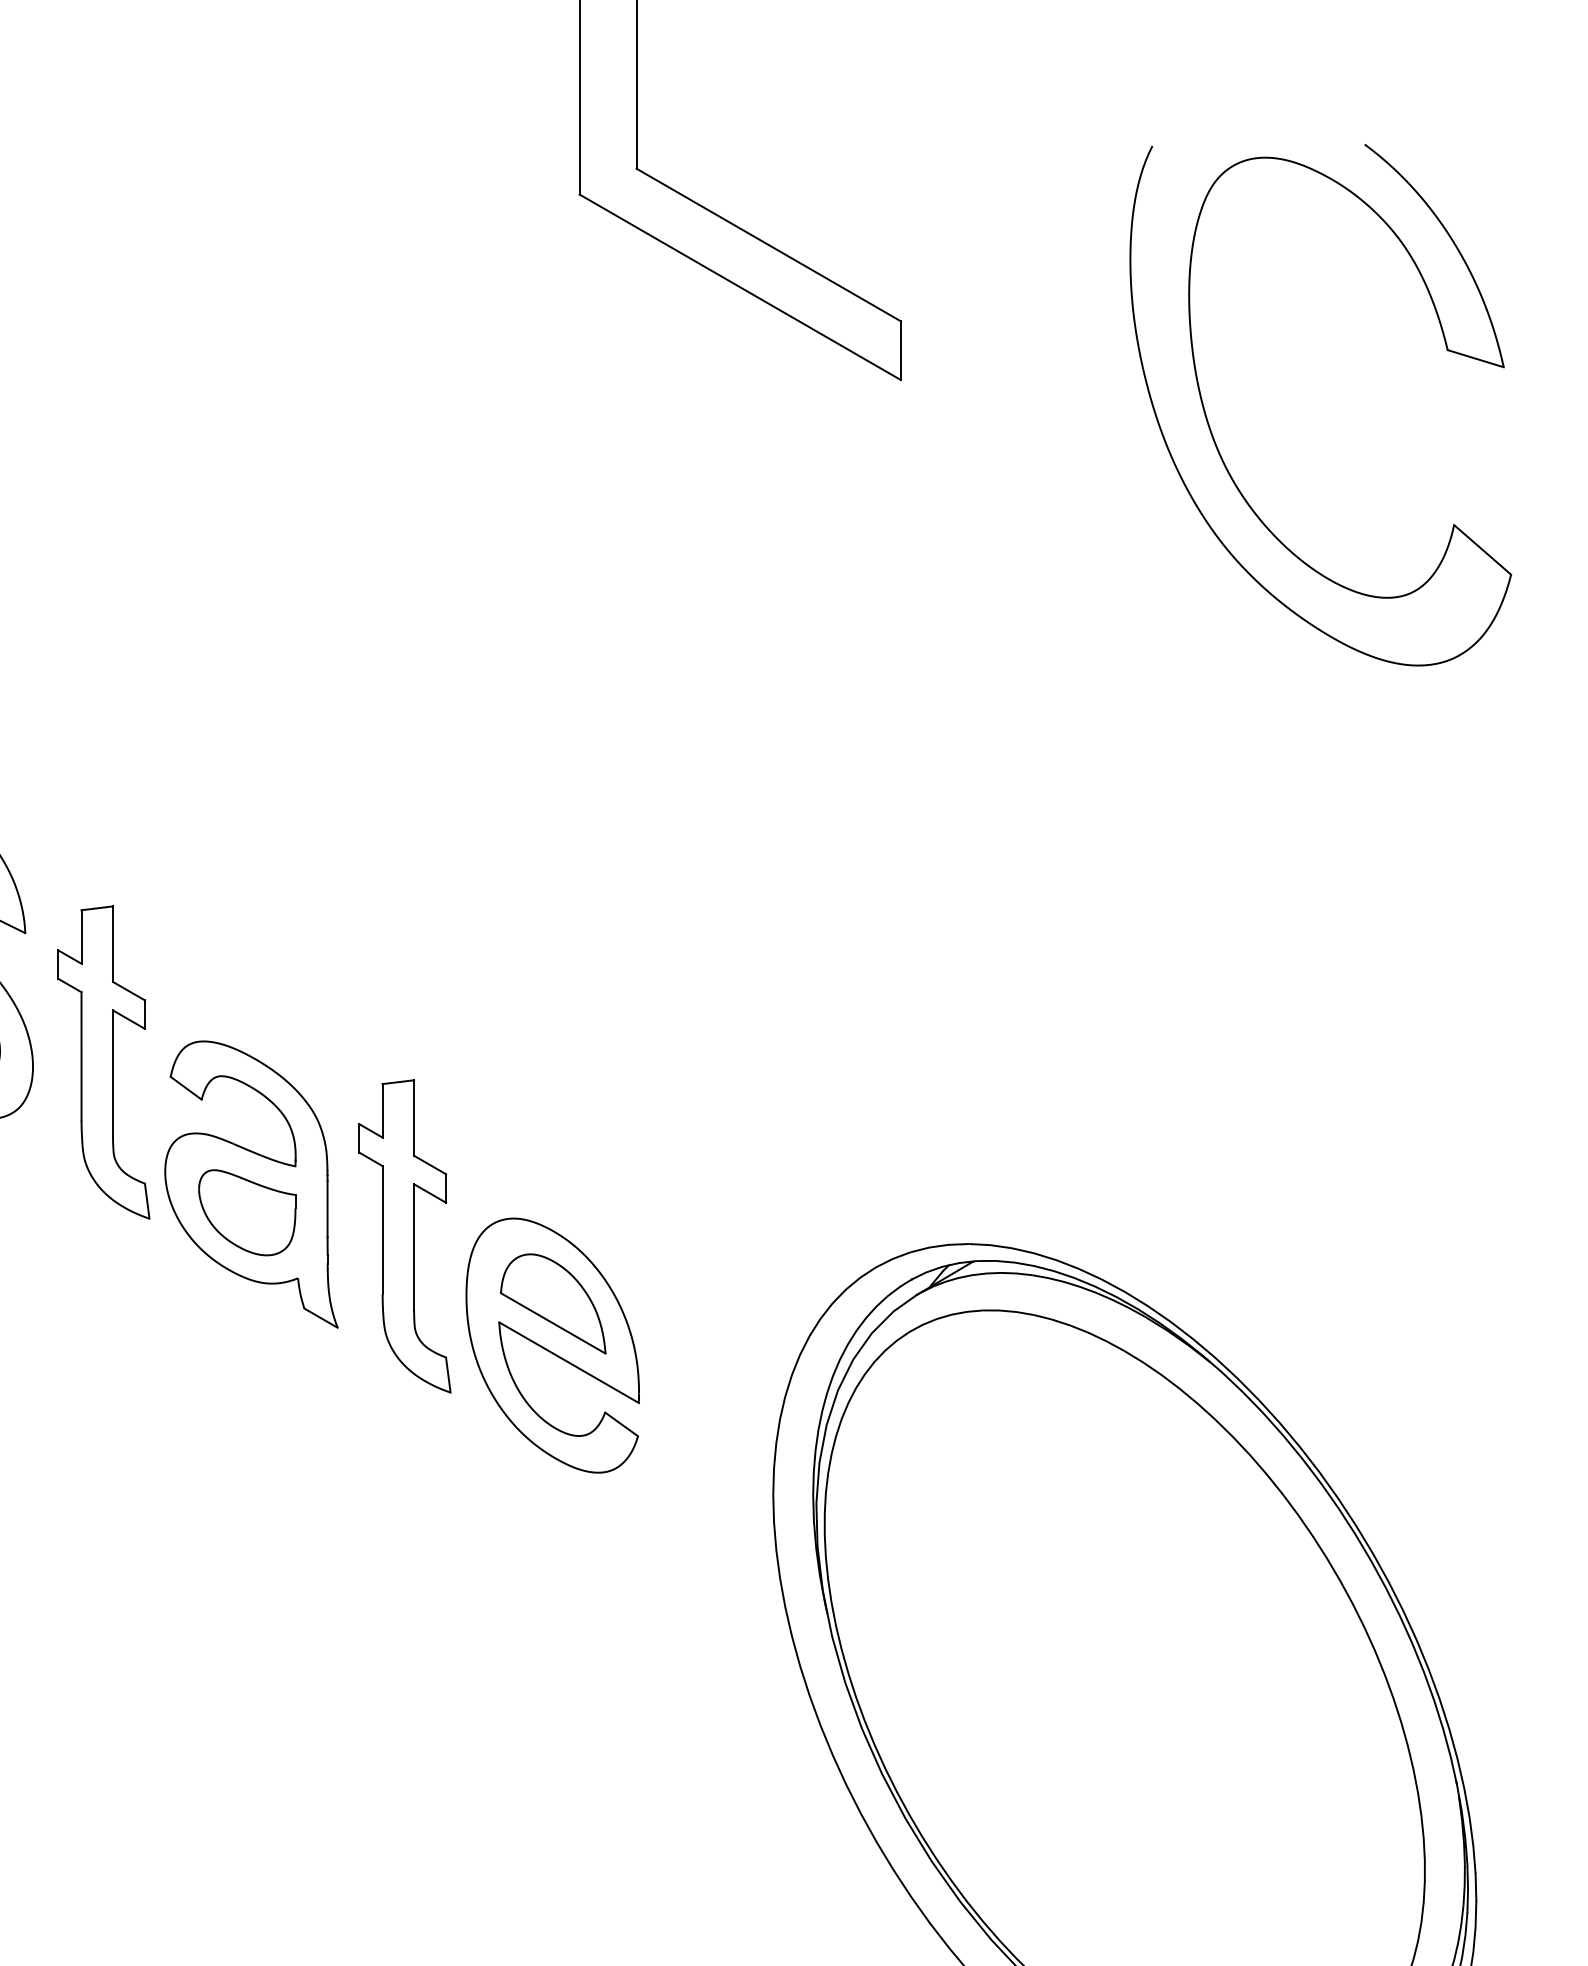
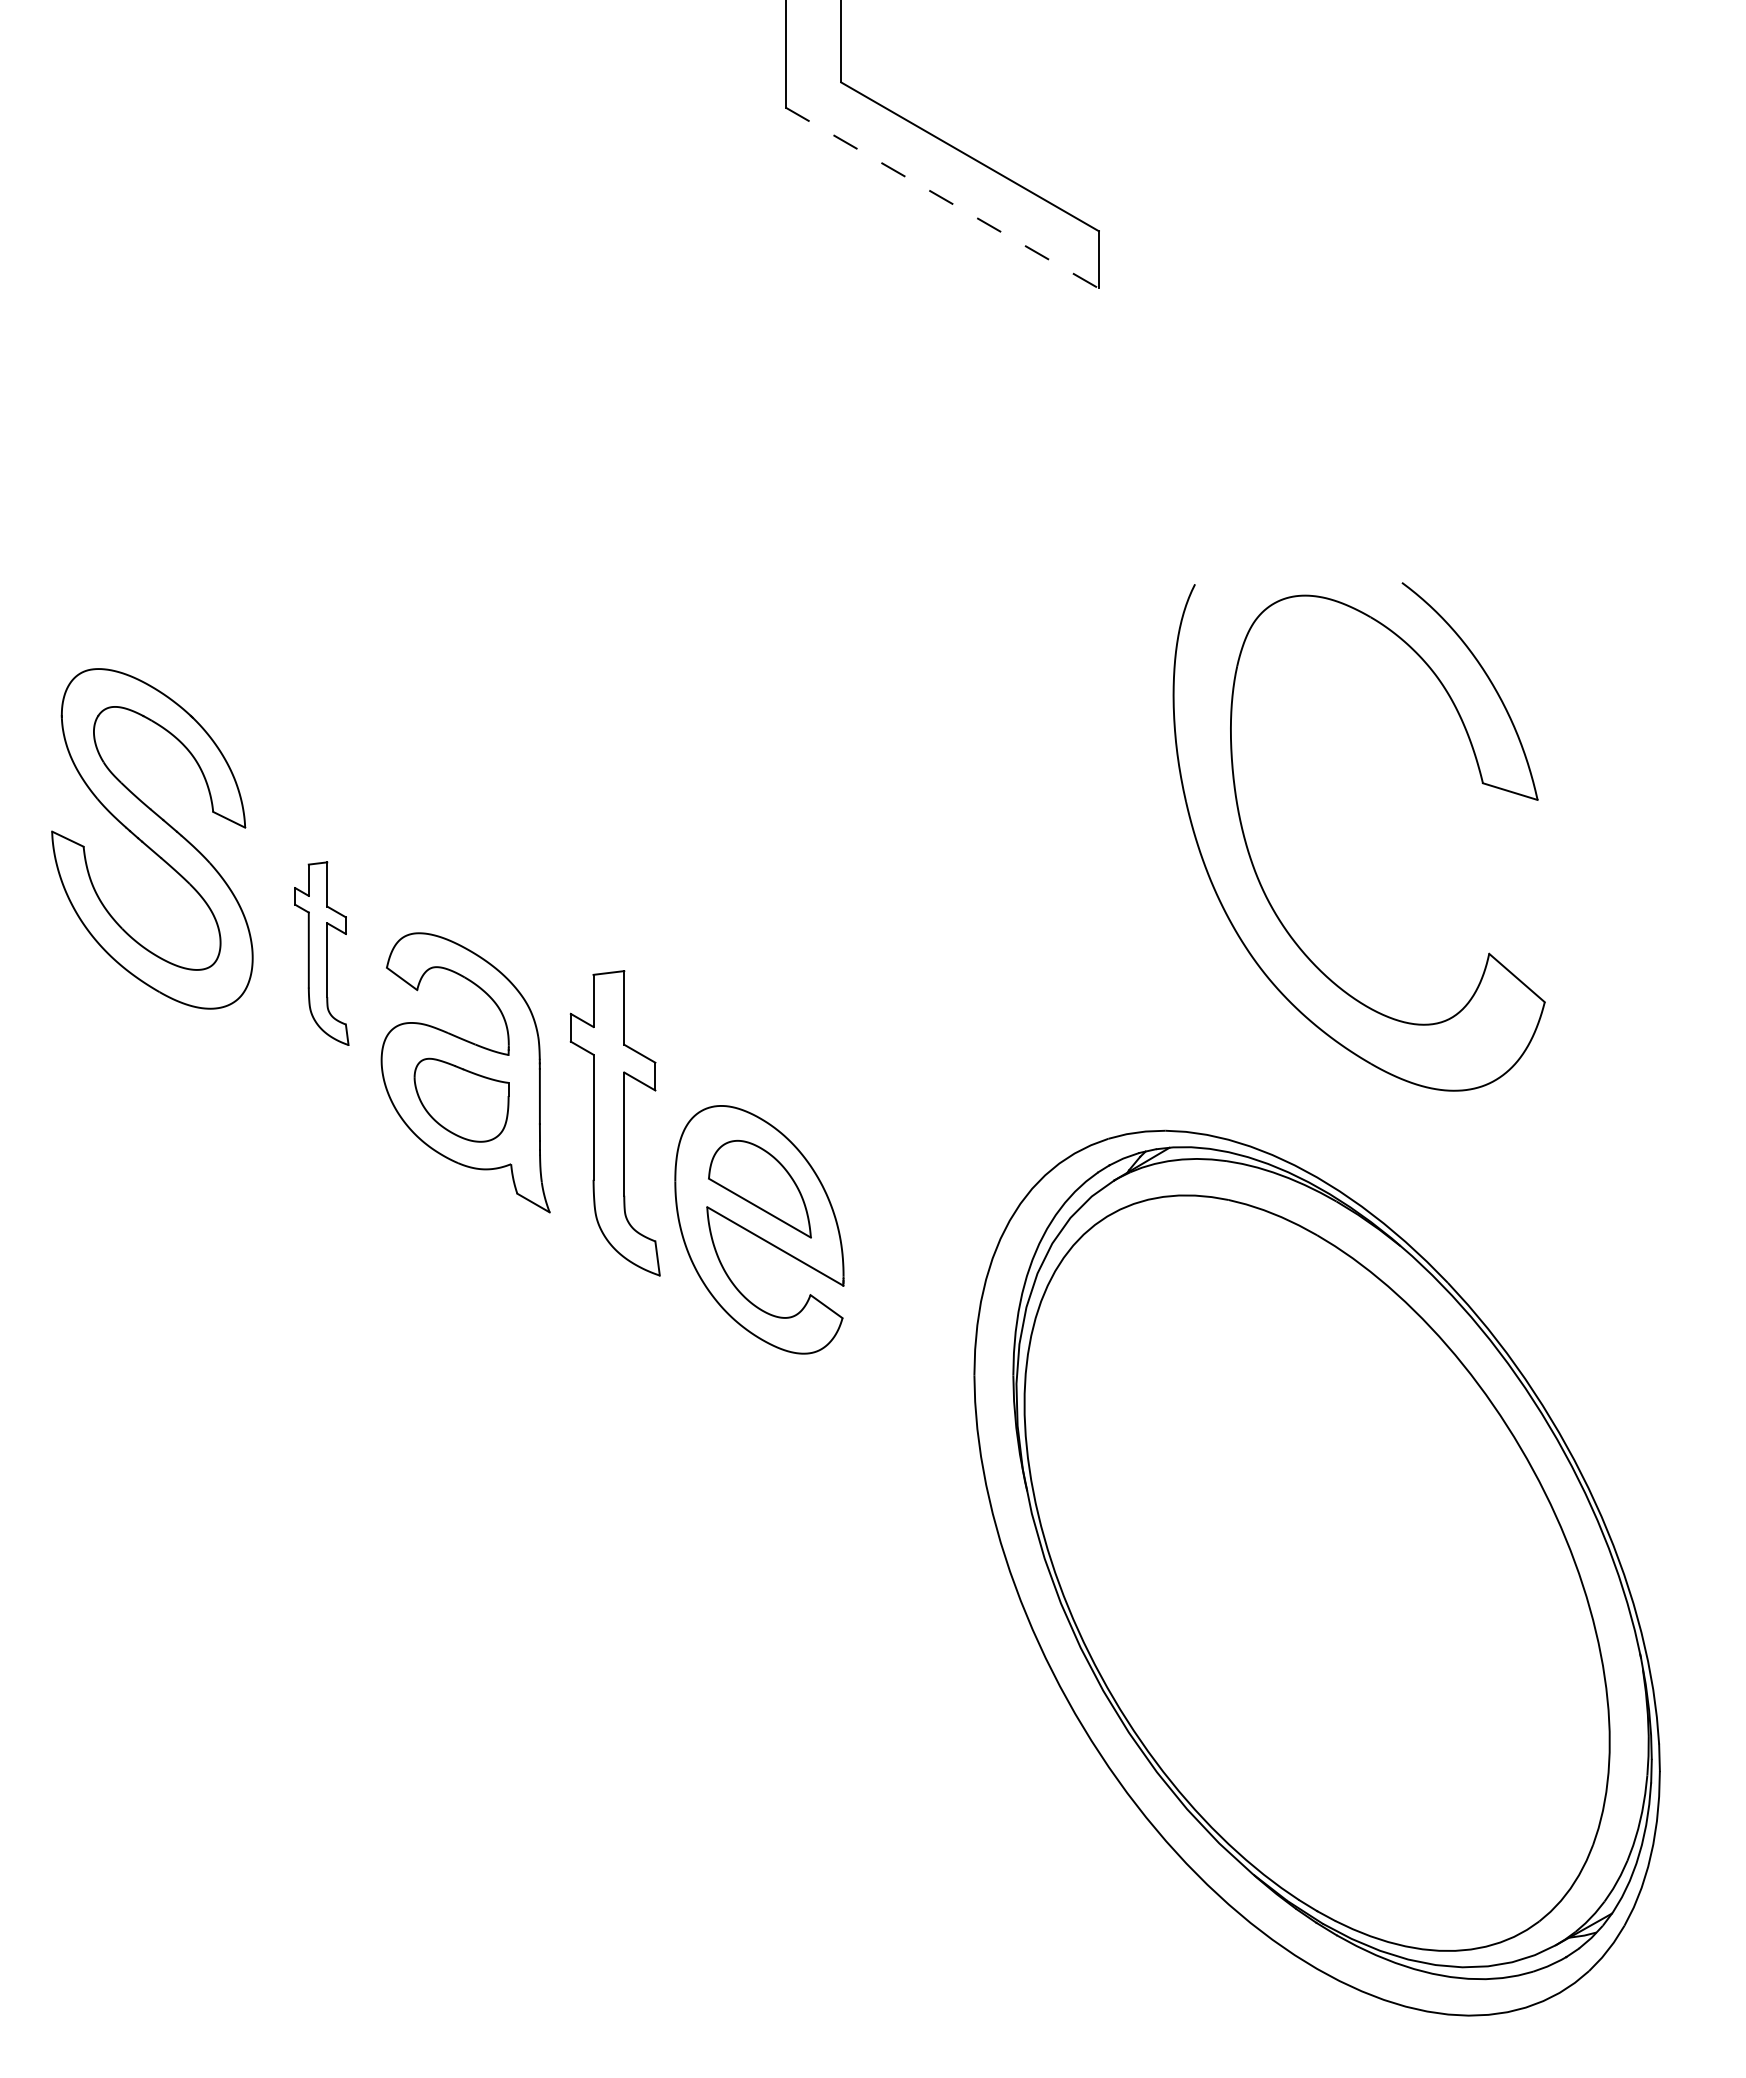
line: (740, 287) -> (942, 198), solid -> dashed
part: (1217, 445) -> (1258, 876), moved
part: (103, 1062) -> (321, 953), size x0.6

